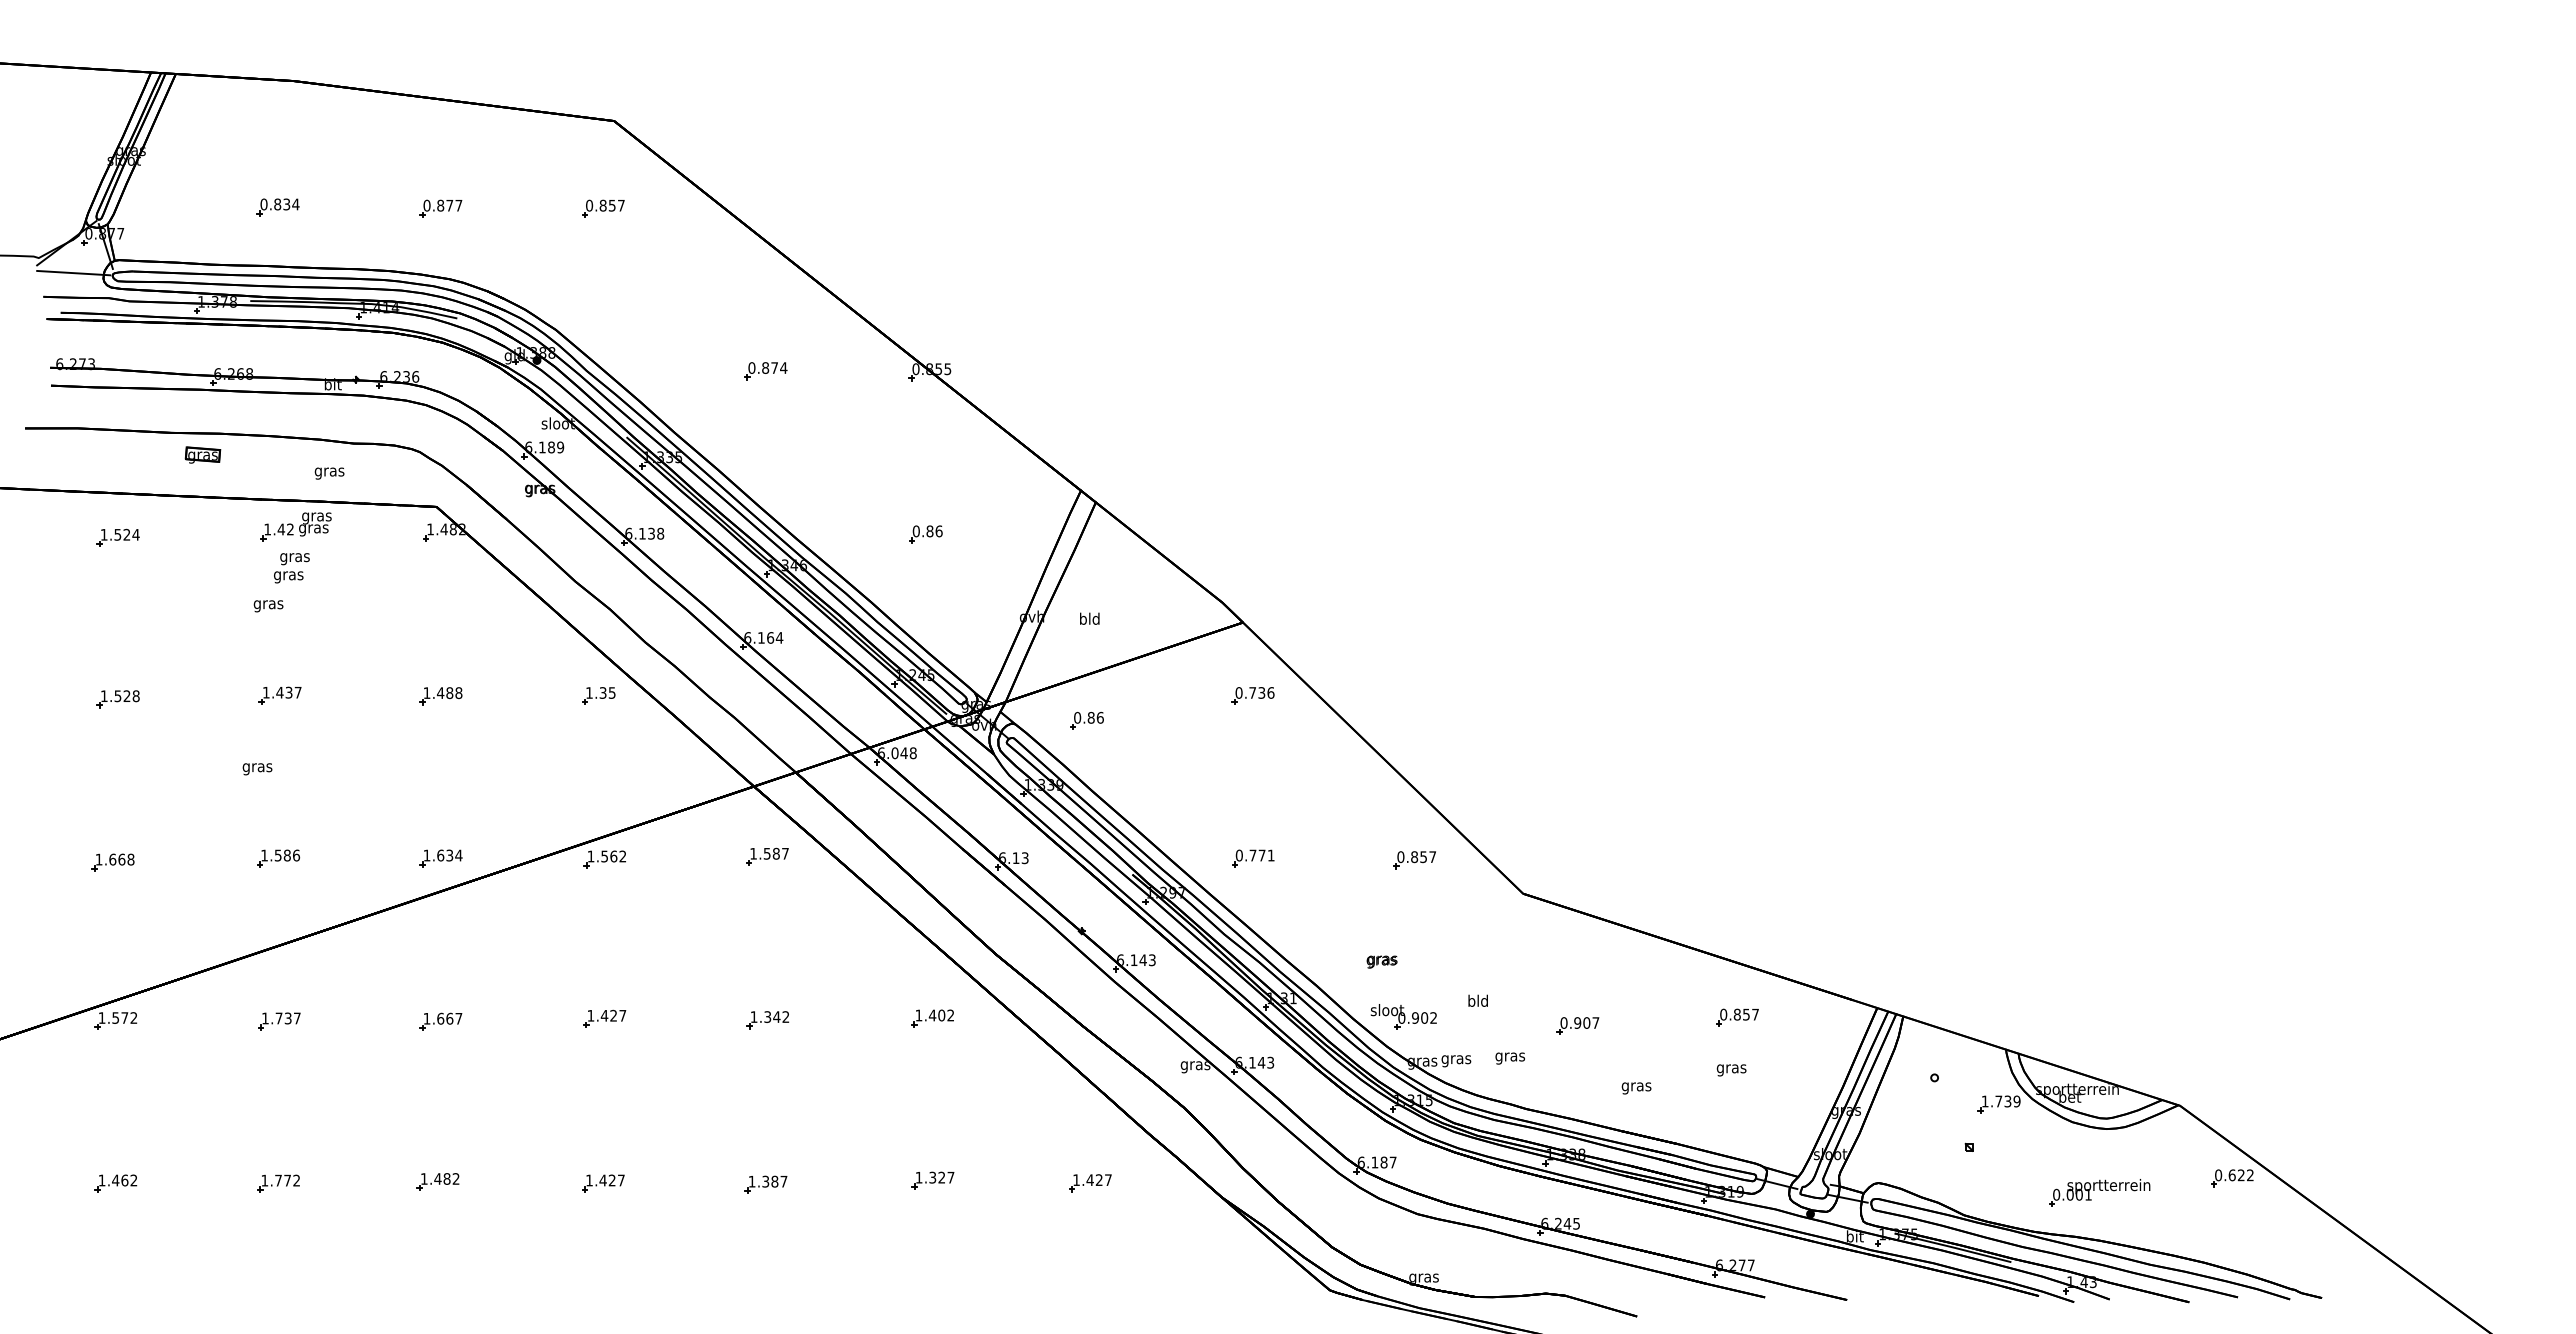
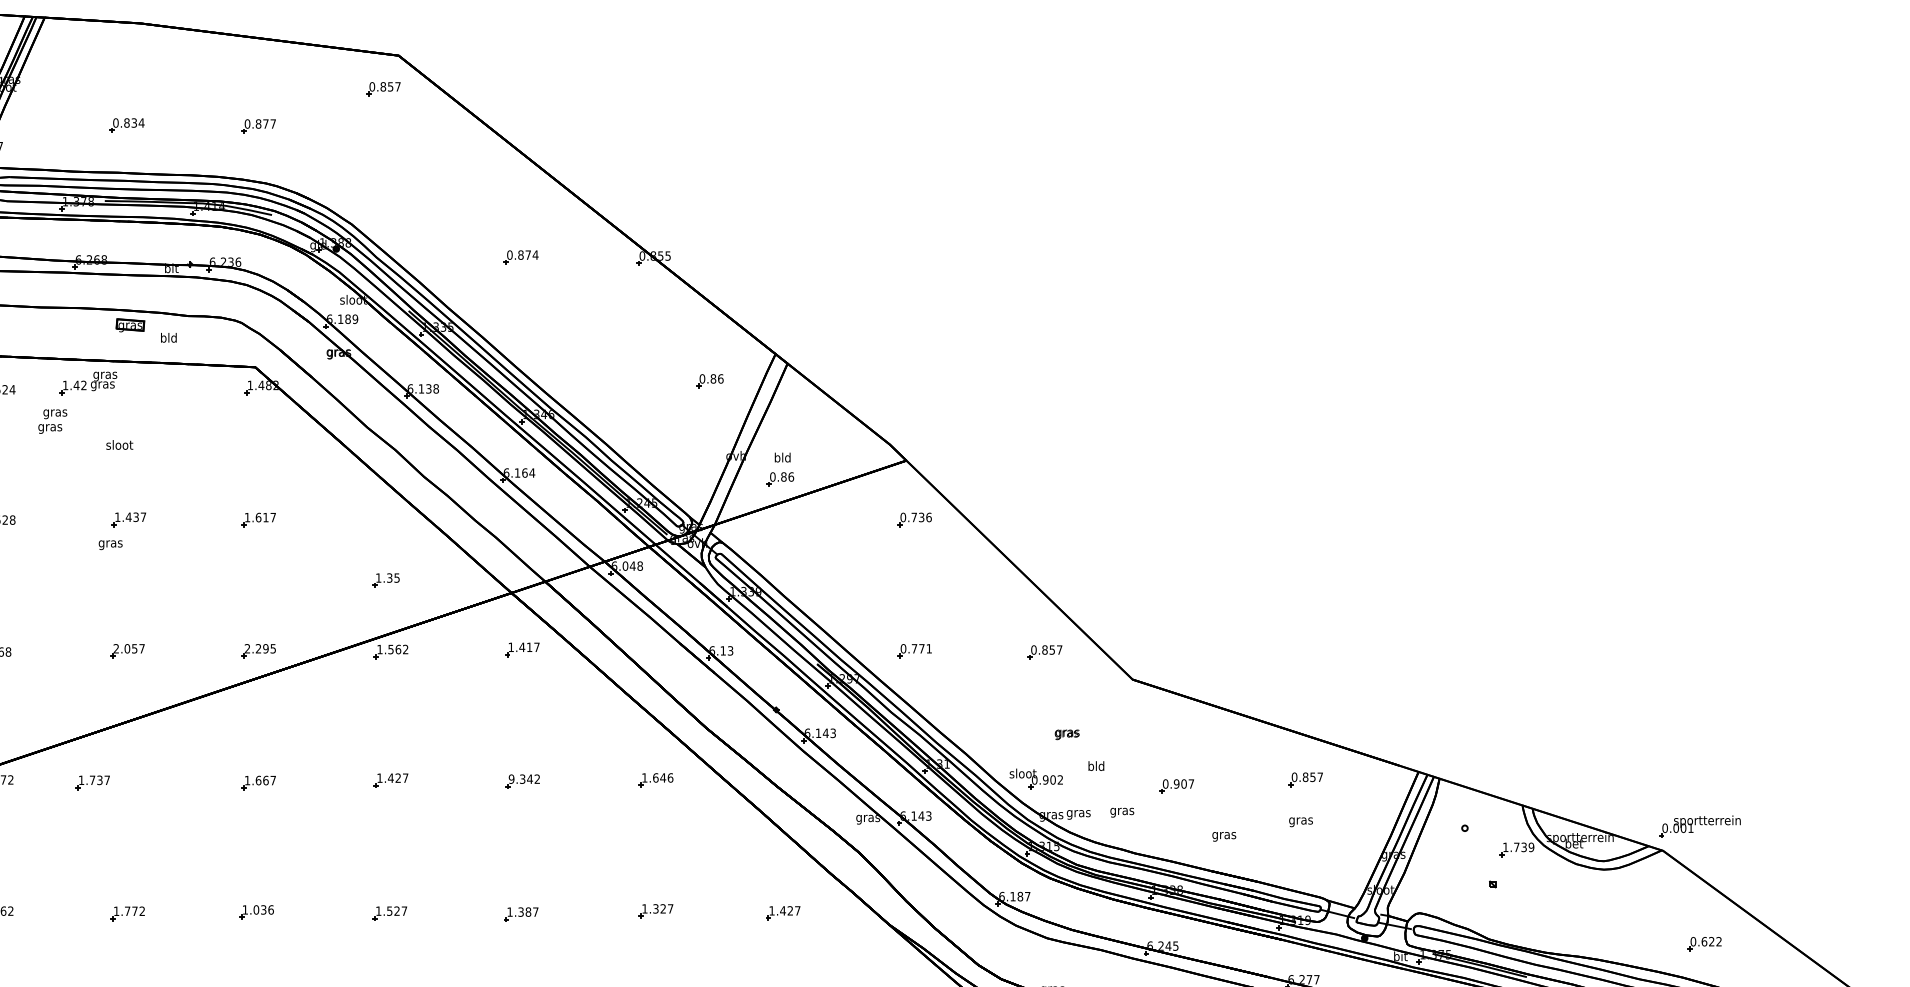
part: (603, 208) -> (383, 89), moved
part: (202, 454) -> (130, 324), moved
text: (329, 471) -> (168, 338), gras -> bld
part: (295, 526) -> (88, 383), moved
part: (925, 534) -> (709, 381), moved
text: (291, 568) -> (52, 421), moved
text: (268, 604) -> (119, 446), gras -> sloot
text: (449, 693) -> (265, 517), 1.488 -> 1.617
part: (598, 695) -> (386, 580), moved
part: (1086, 720) -> (780, 479), moved
text: (257, 769) -> (110, 545), moved
text: (771, 853) -> (525, 647), 1.587 -> 1.417
text: (280, 855) -> (129, 648), 1.586 -> 2.057
text: (442, 855) -> (260, 648), 1.634 -> 2.295
text: (1381, 961) -> (1066, 734), moved
text: (941, 1015) -> (662, 777), 1.402 -> 1.646
text: (753, 1016) -> (511, 778), 1.342 -> 9.342
part: (279, 1021) -> (92, 782), moved
text: (446, 1178) -> (263, 909), 1.482 -> 1.036
part: (2232, 1178) -> (1704, 944), moved
text: (602, 1180) -> (389, 911), 1.427 -> 1.527
part: (2099, 1192) -> (1699, 826), moved

